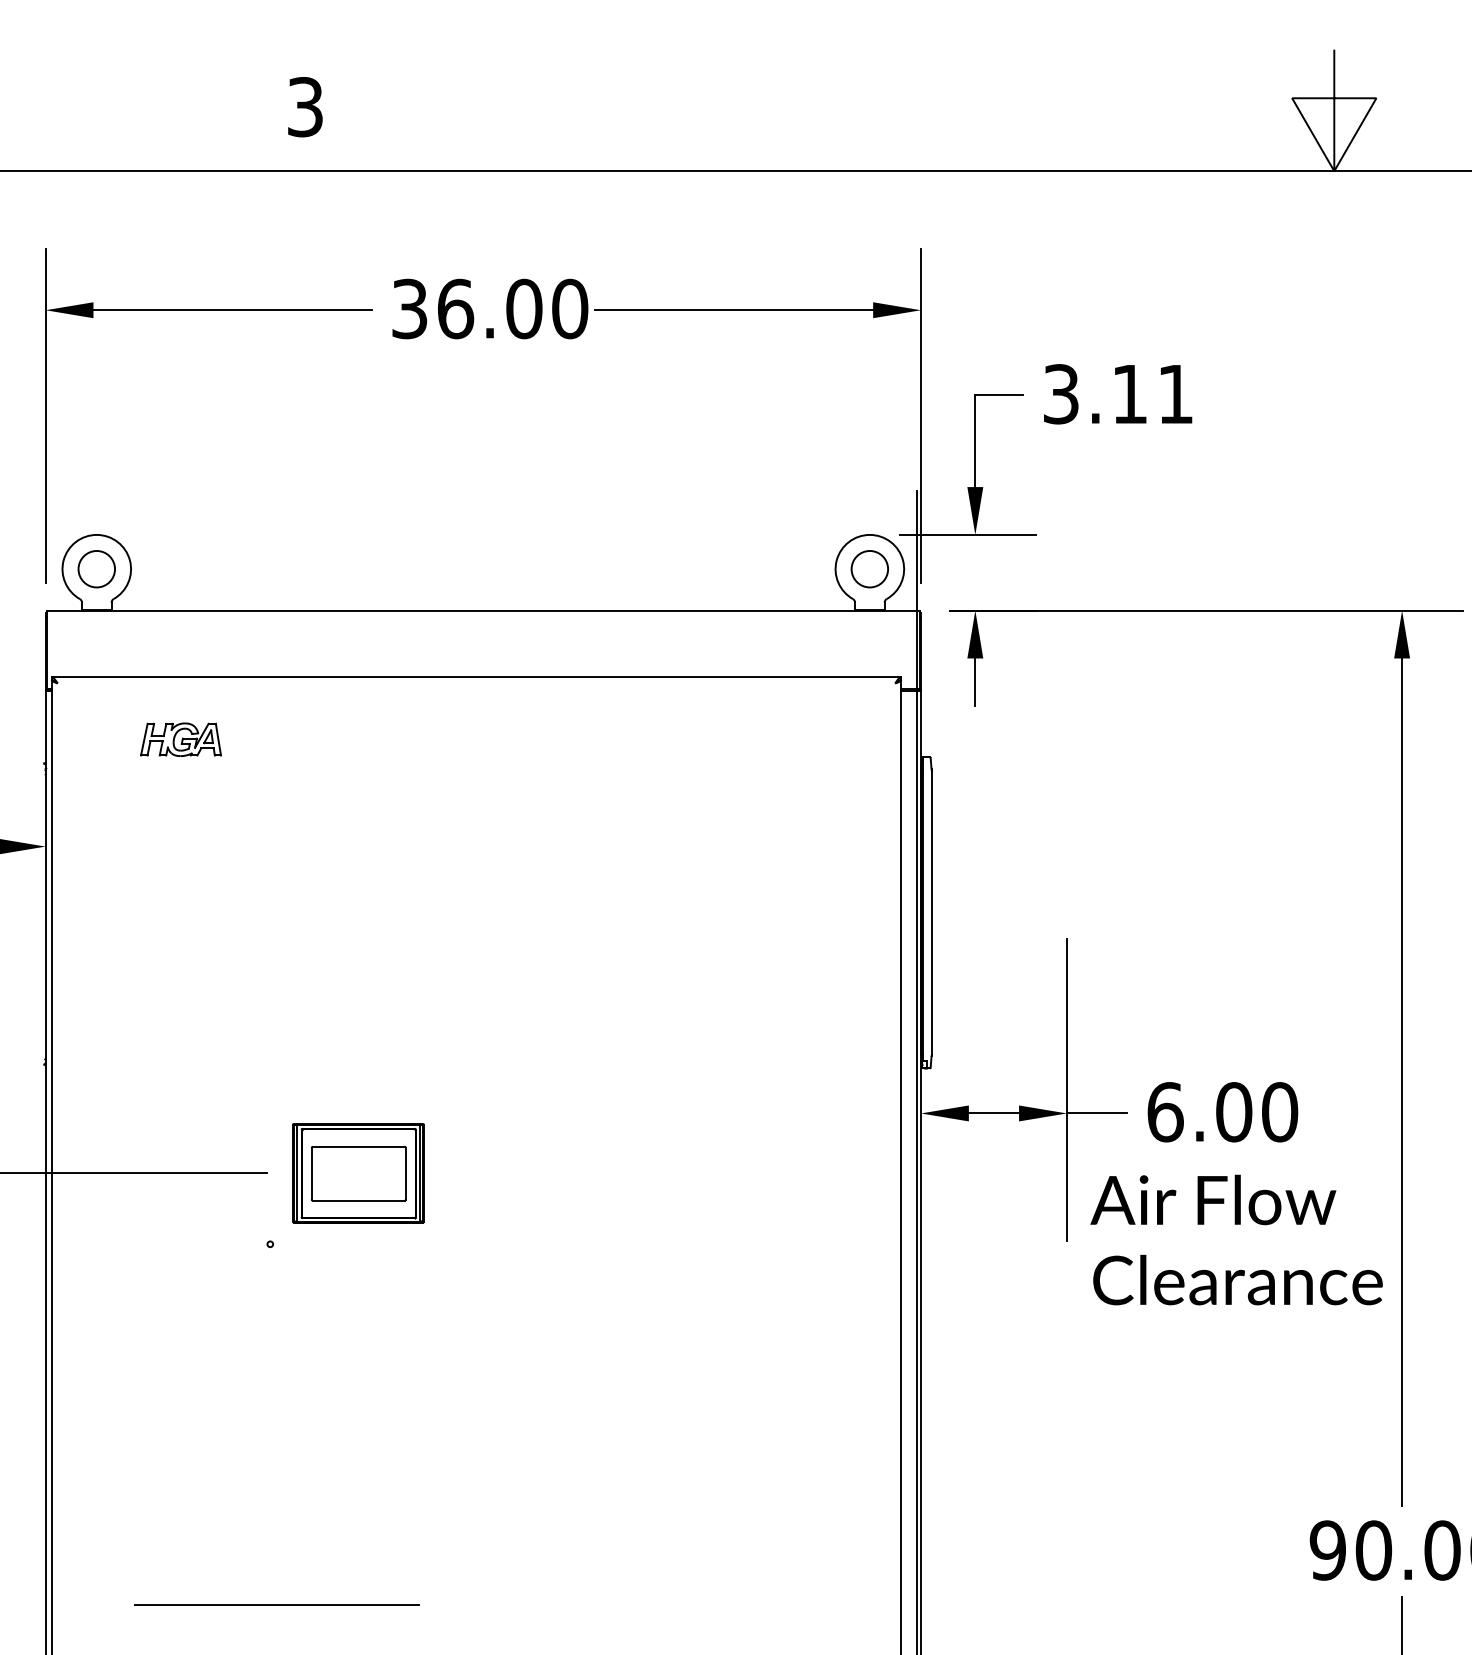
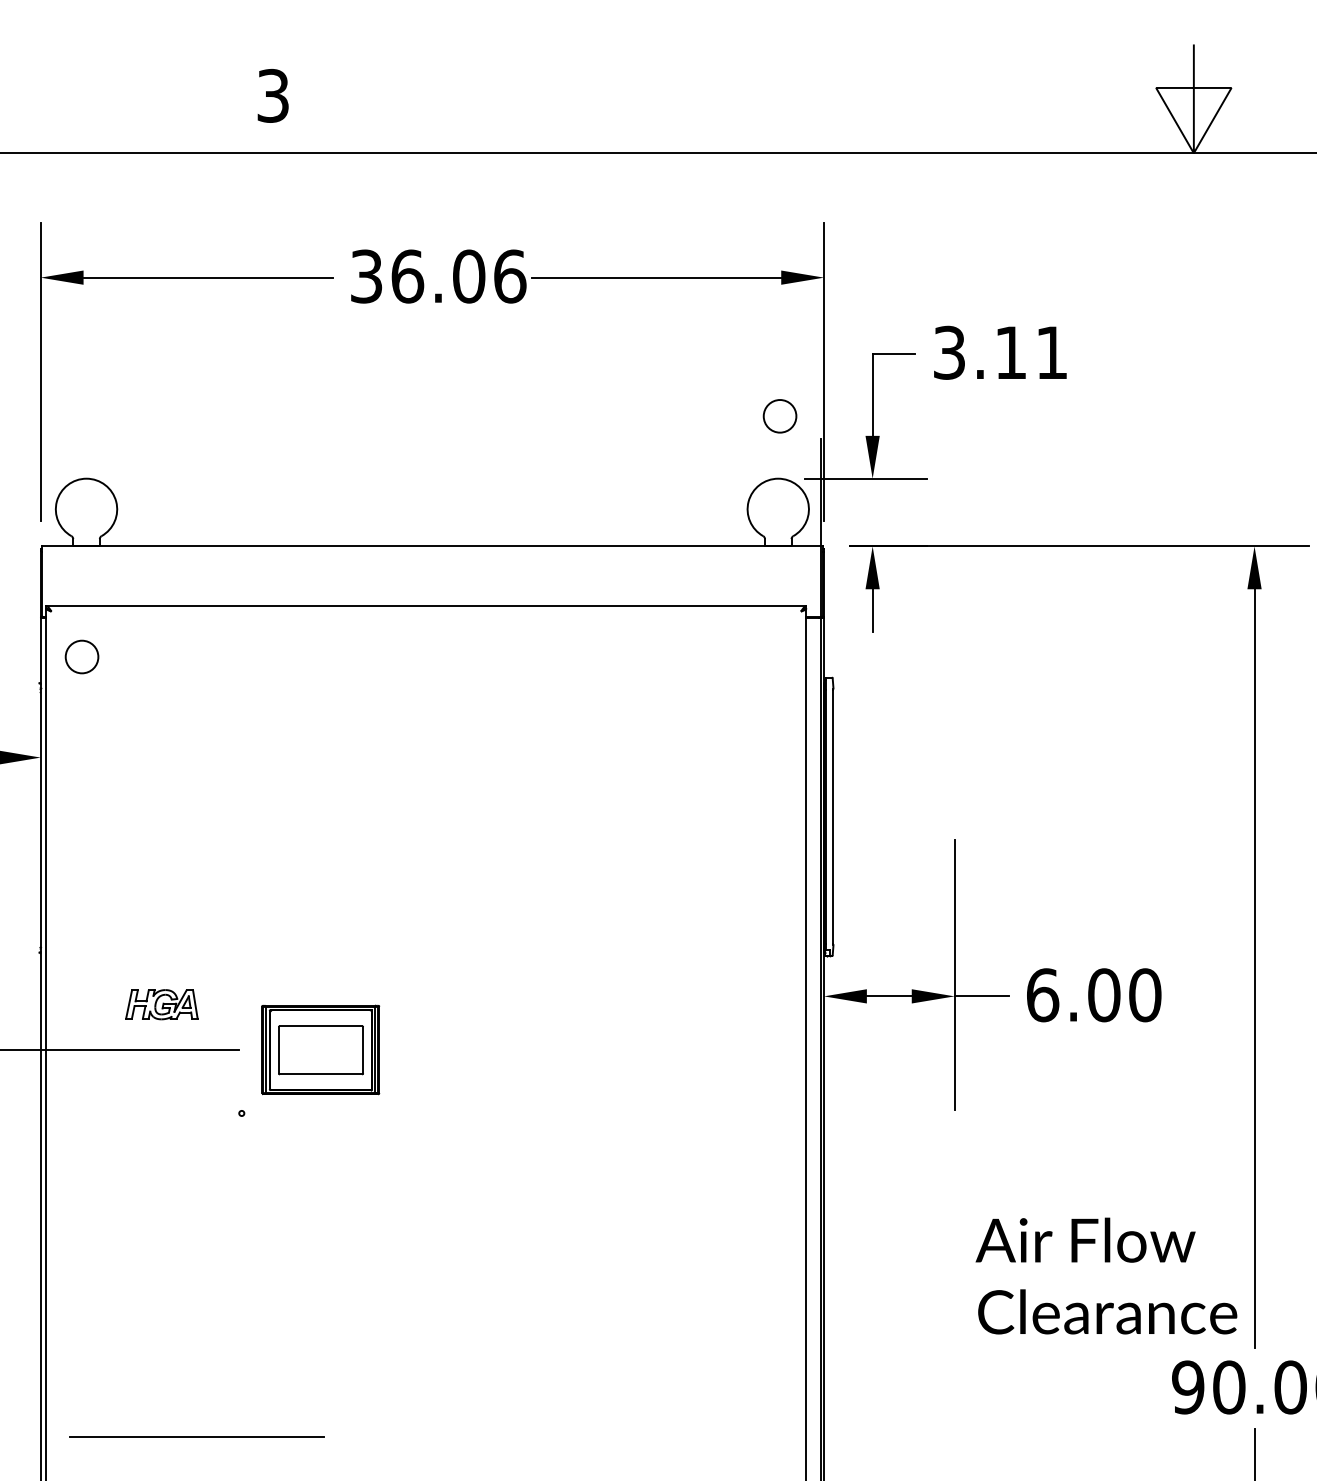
text: (570, 308) -> (510, 276), 36.00 -> 36.06
circle: (96, 569) -> (81, 657), moved
circle: (869, 569) -> (779, 416), moved
part: (180, 739) -> (161, 1004), moved
text: (1236, 1239) -> (1106, 1275), moved
line: (276, 1604) -> (196, 1435), moved

